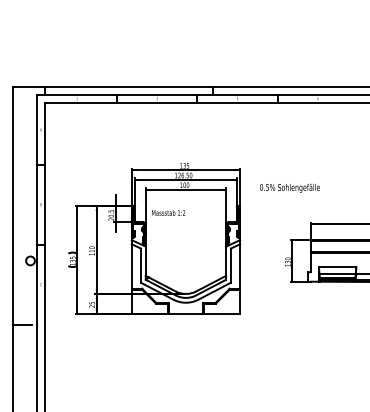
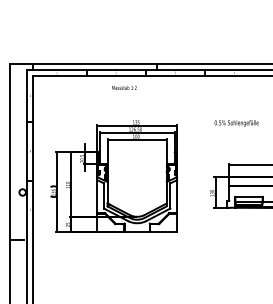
text: (289, 187) -> (236, 122), moved
text: (168, 212) -> (124, 87), moved

